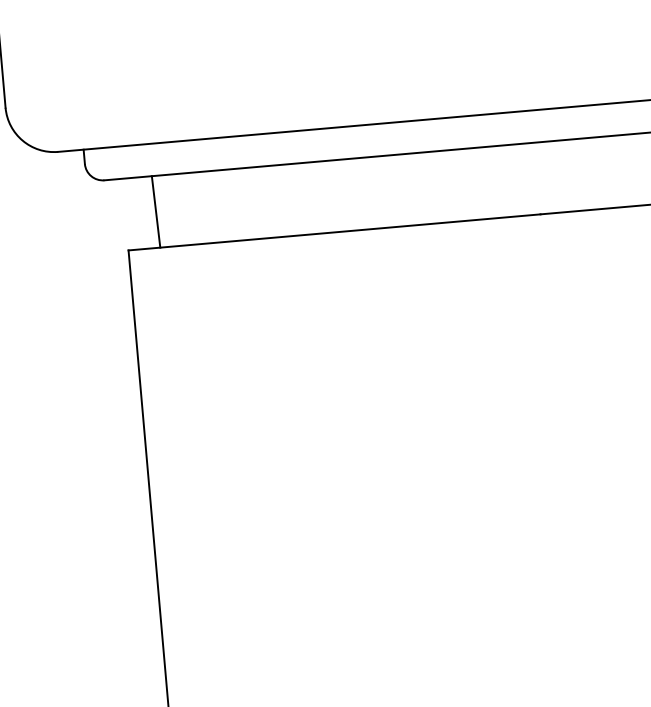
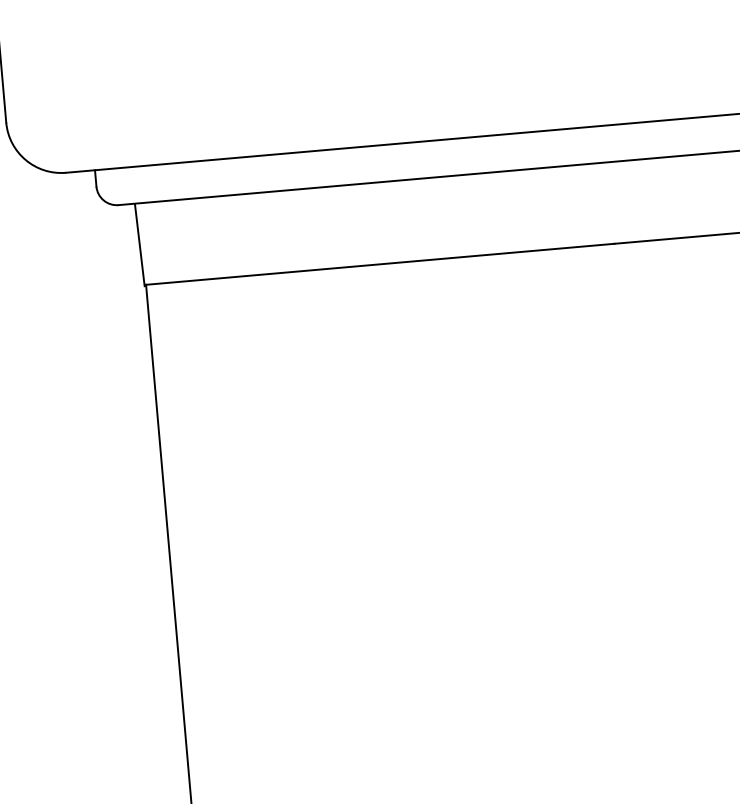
line: (155, 211) -> (139, 245), moved

